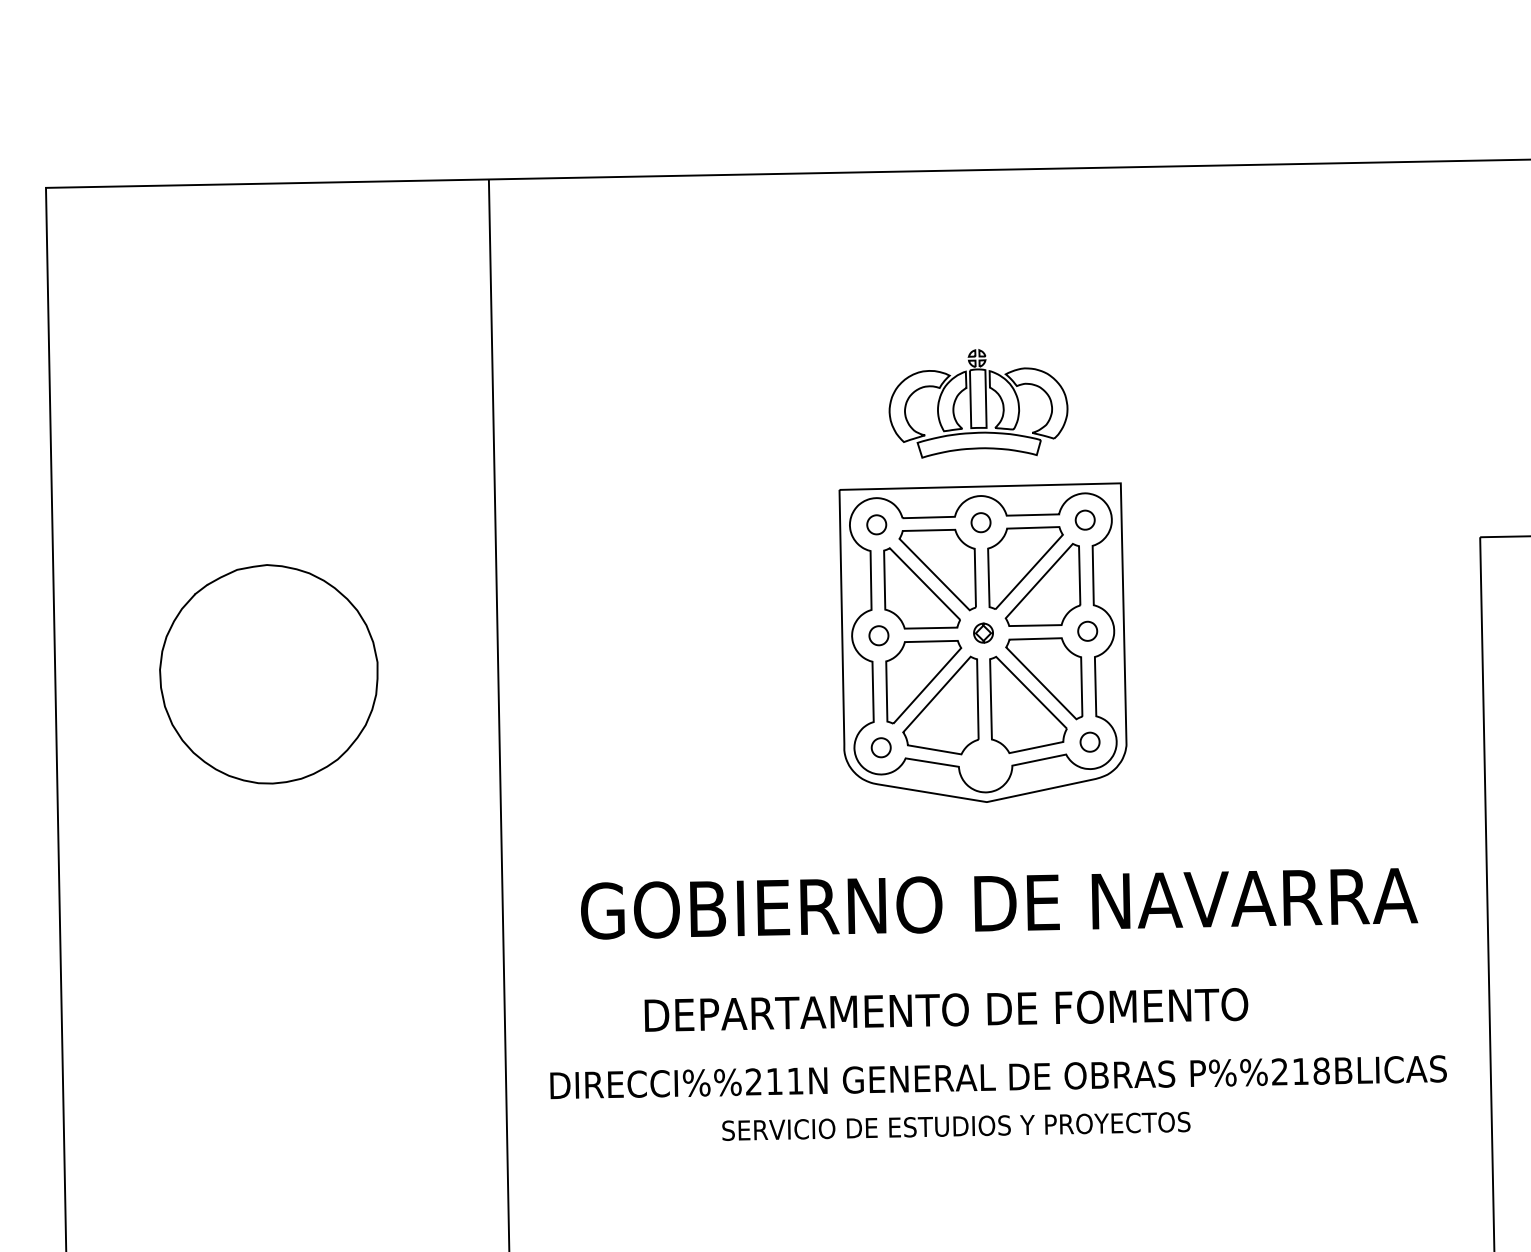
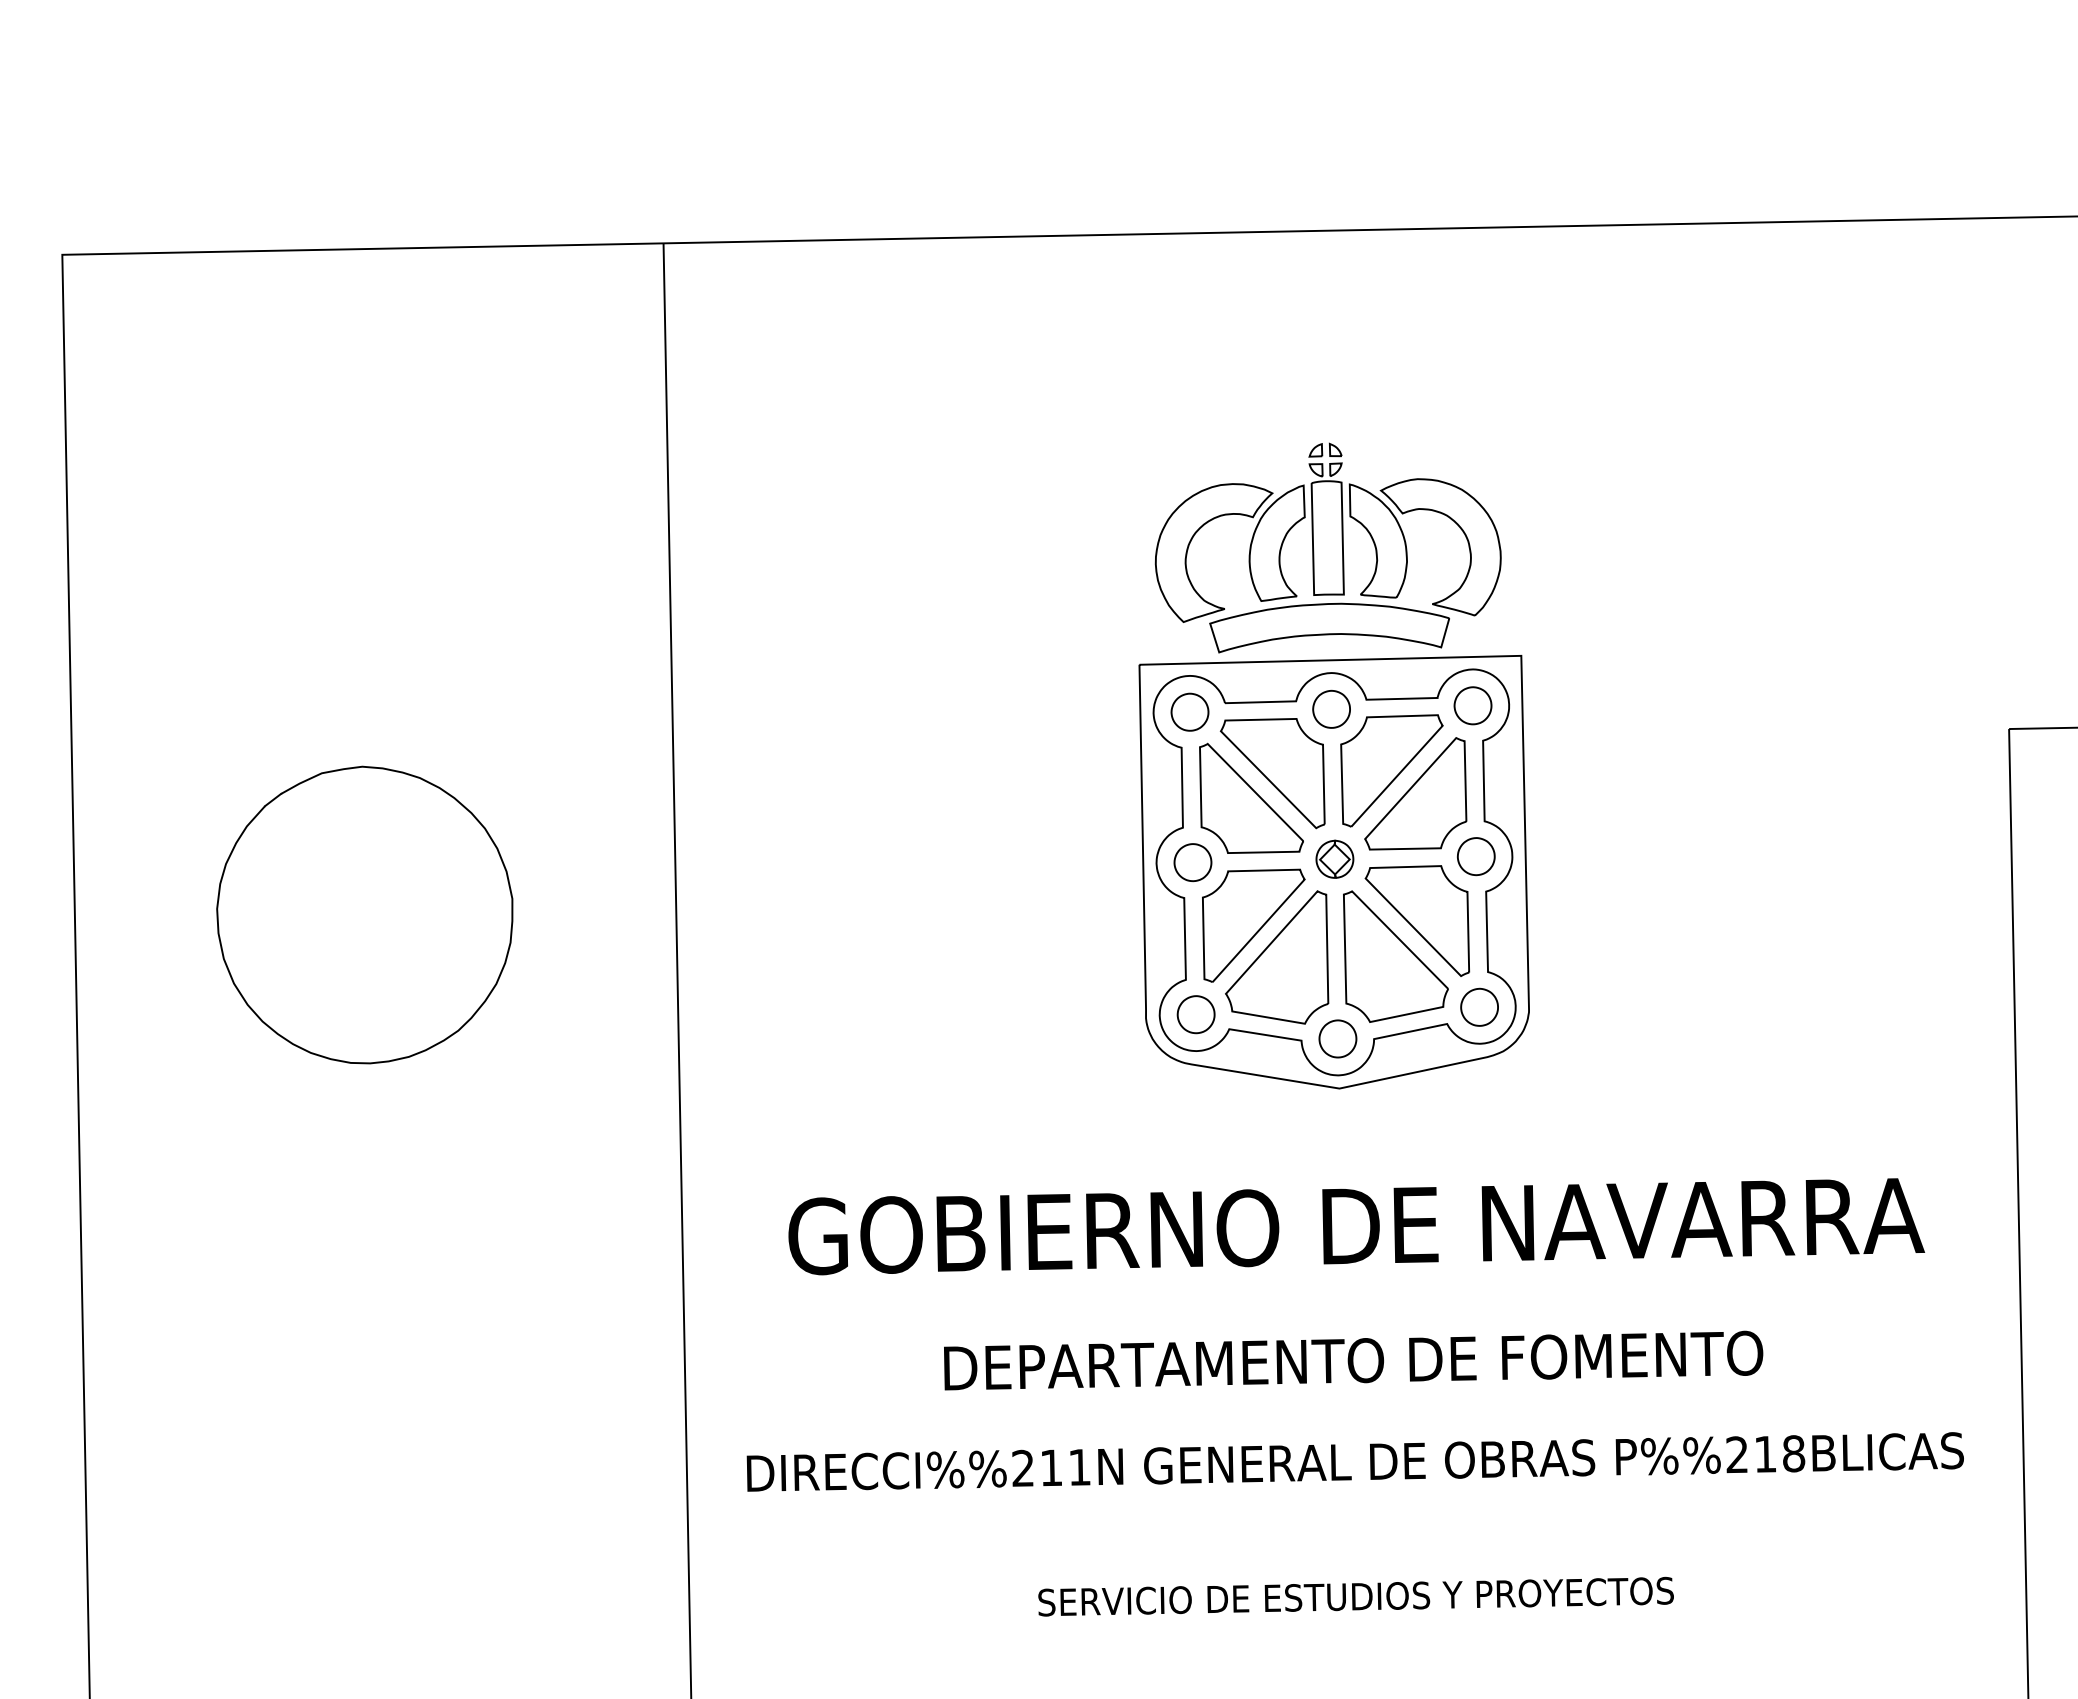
part: (978, 403) -> (1327, 547), size x1.43
part: (1084, 519) -> (1472, 705), size x1.43
part: (980, 522) -> (1331, 708), size x1.43
part: (876, 524) -> (1189, 711), size x1.43
part: (1087, 631) -> (1476, 856), size x1.43
part: (983, 632) -> (1334, 858), size x1.43
part: (878, 635) -> (1192, 862), size x1.43
part: (1090, 741) -> (1479, 1006), size x1.43
part: (880, 747) -> (1195, 1014), size x1.43
part: (985, 765) -> (1337, 1038), added
text: (946, 1009) -> (1353, 1360), moved
text: (955, 1126) -> (1355, 1596), moved

